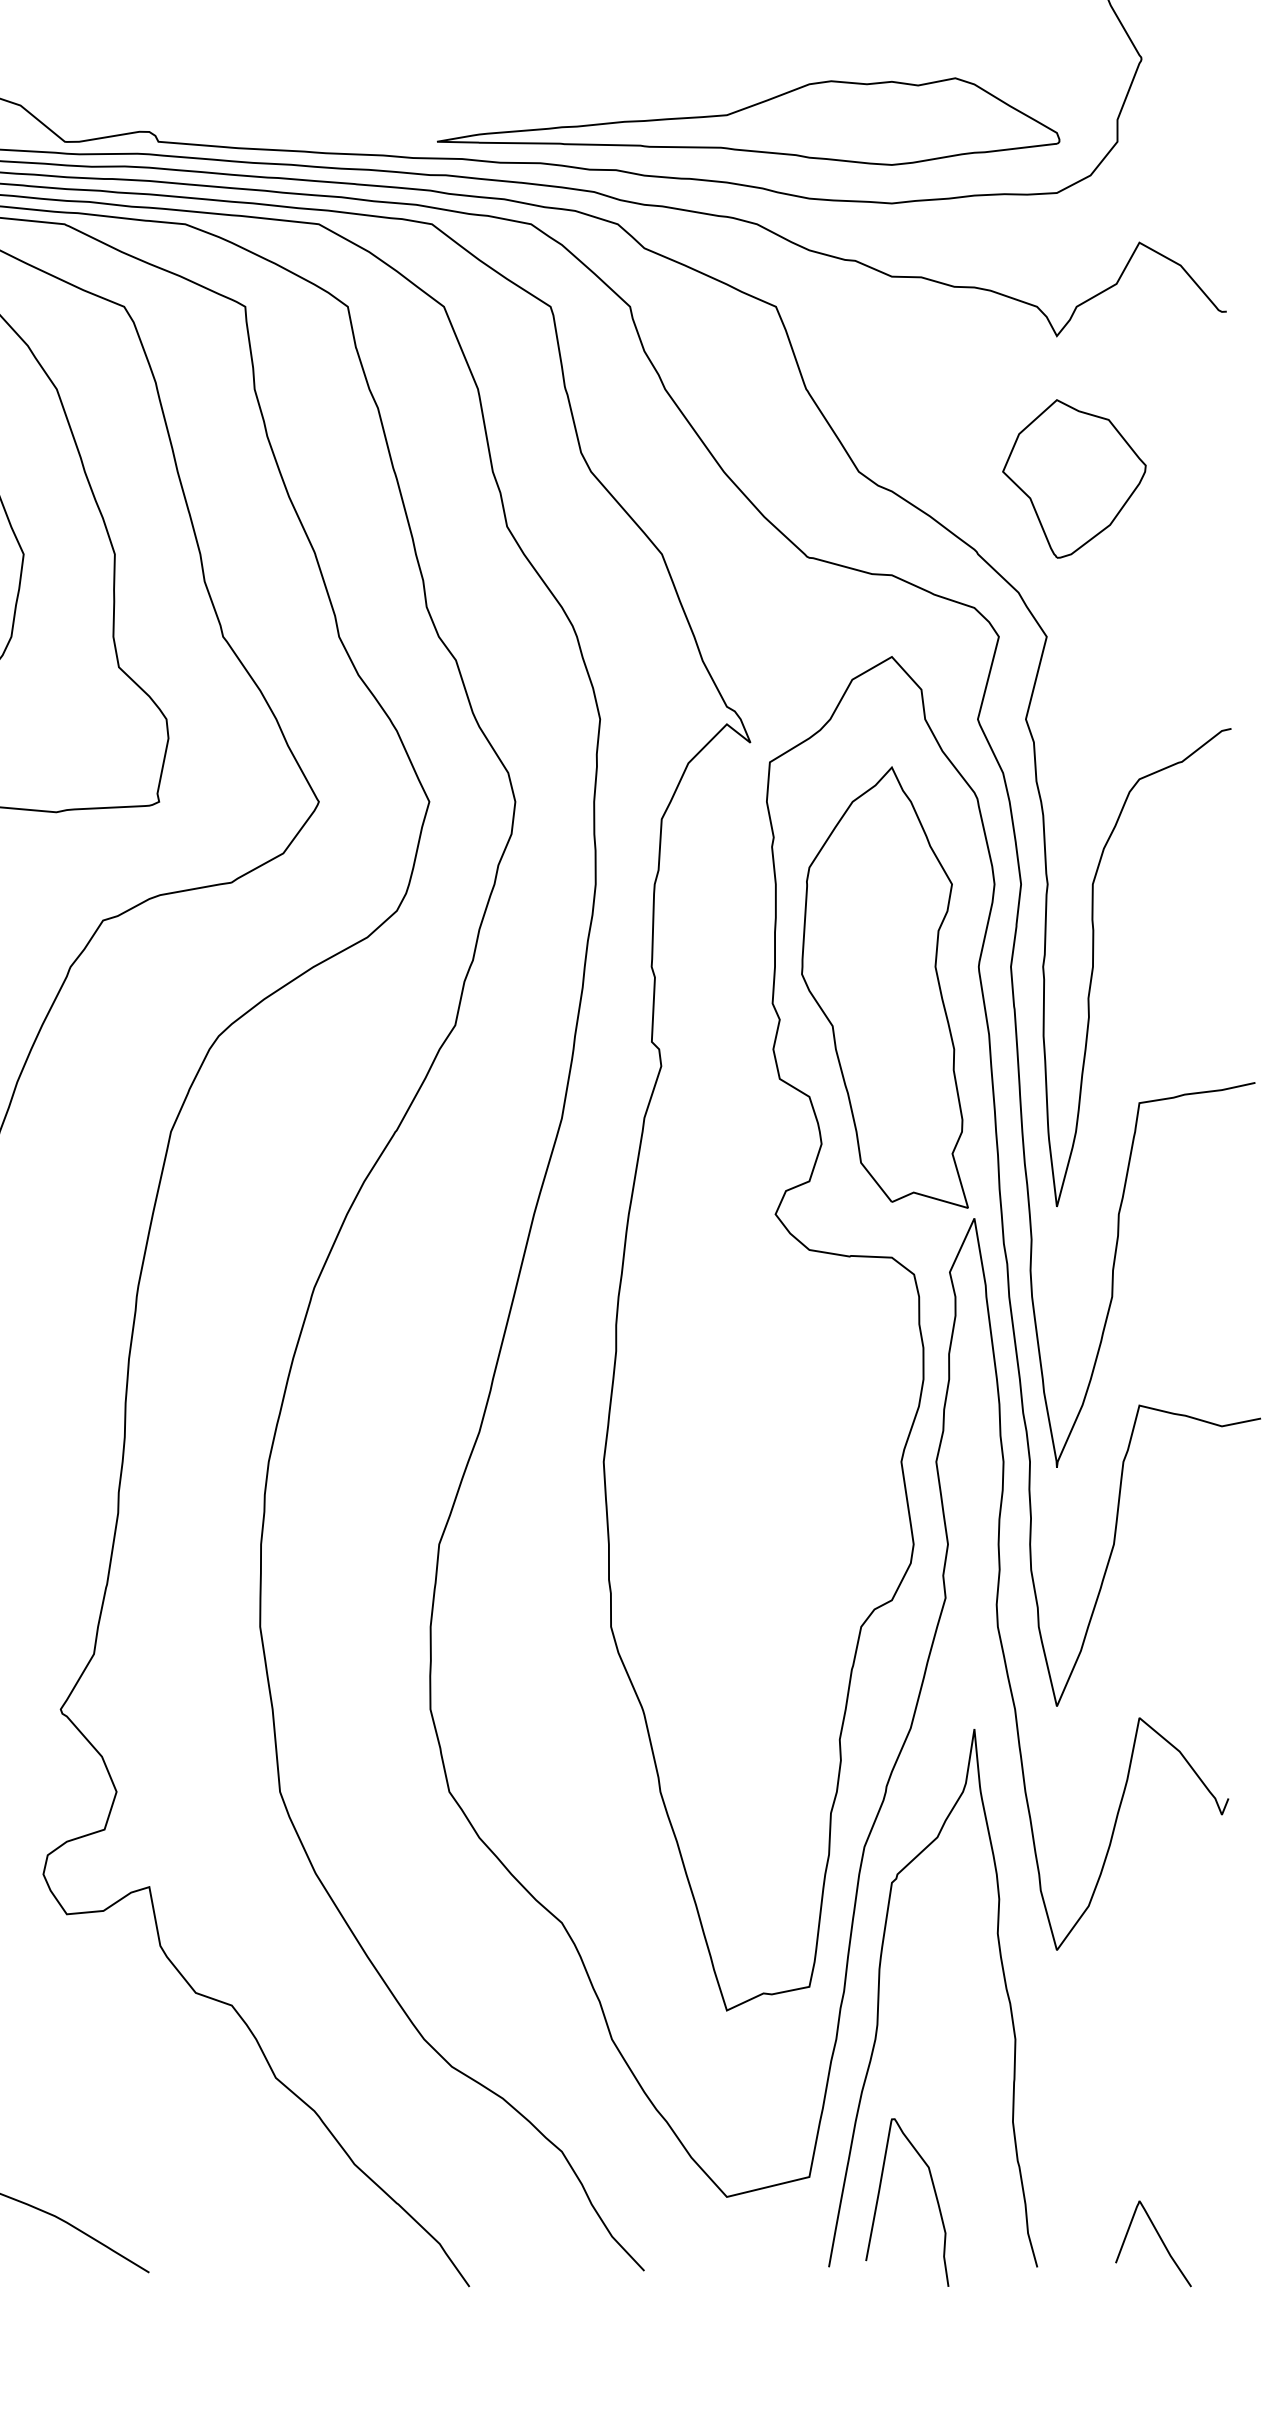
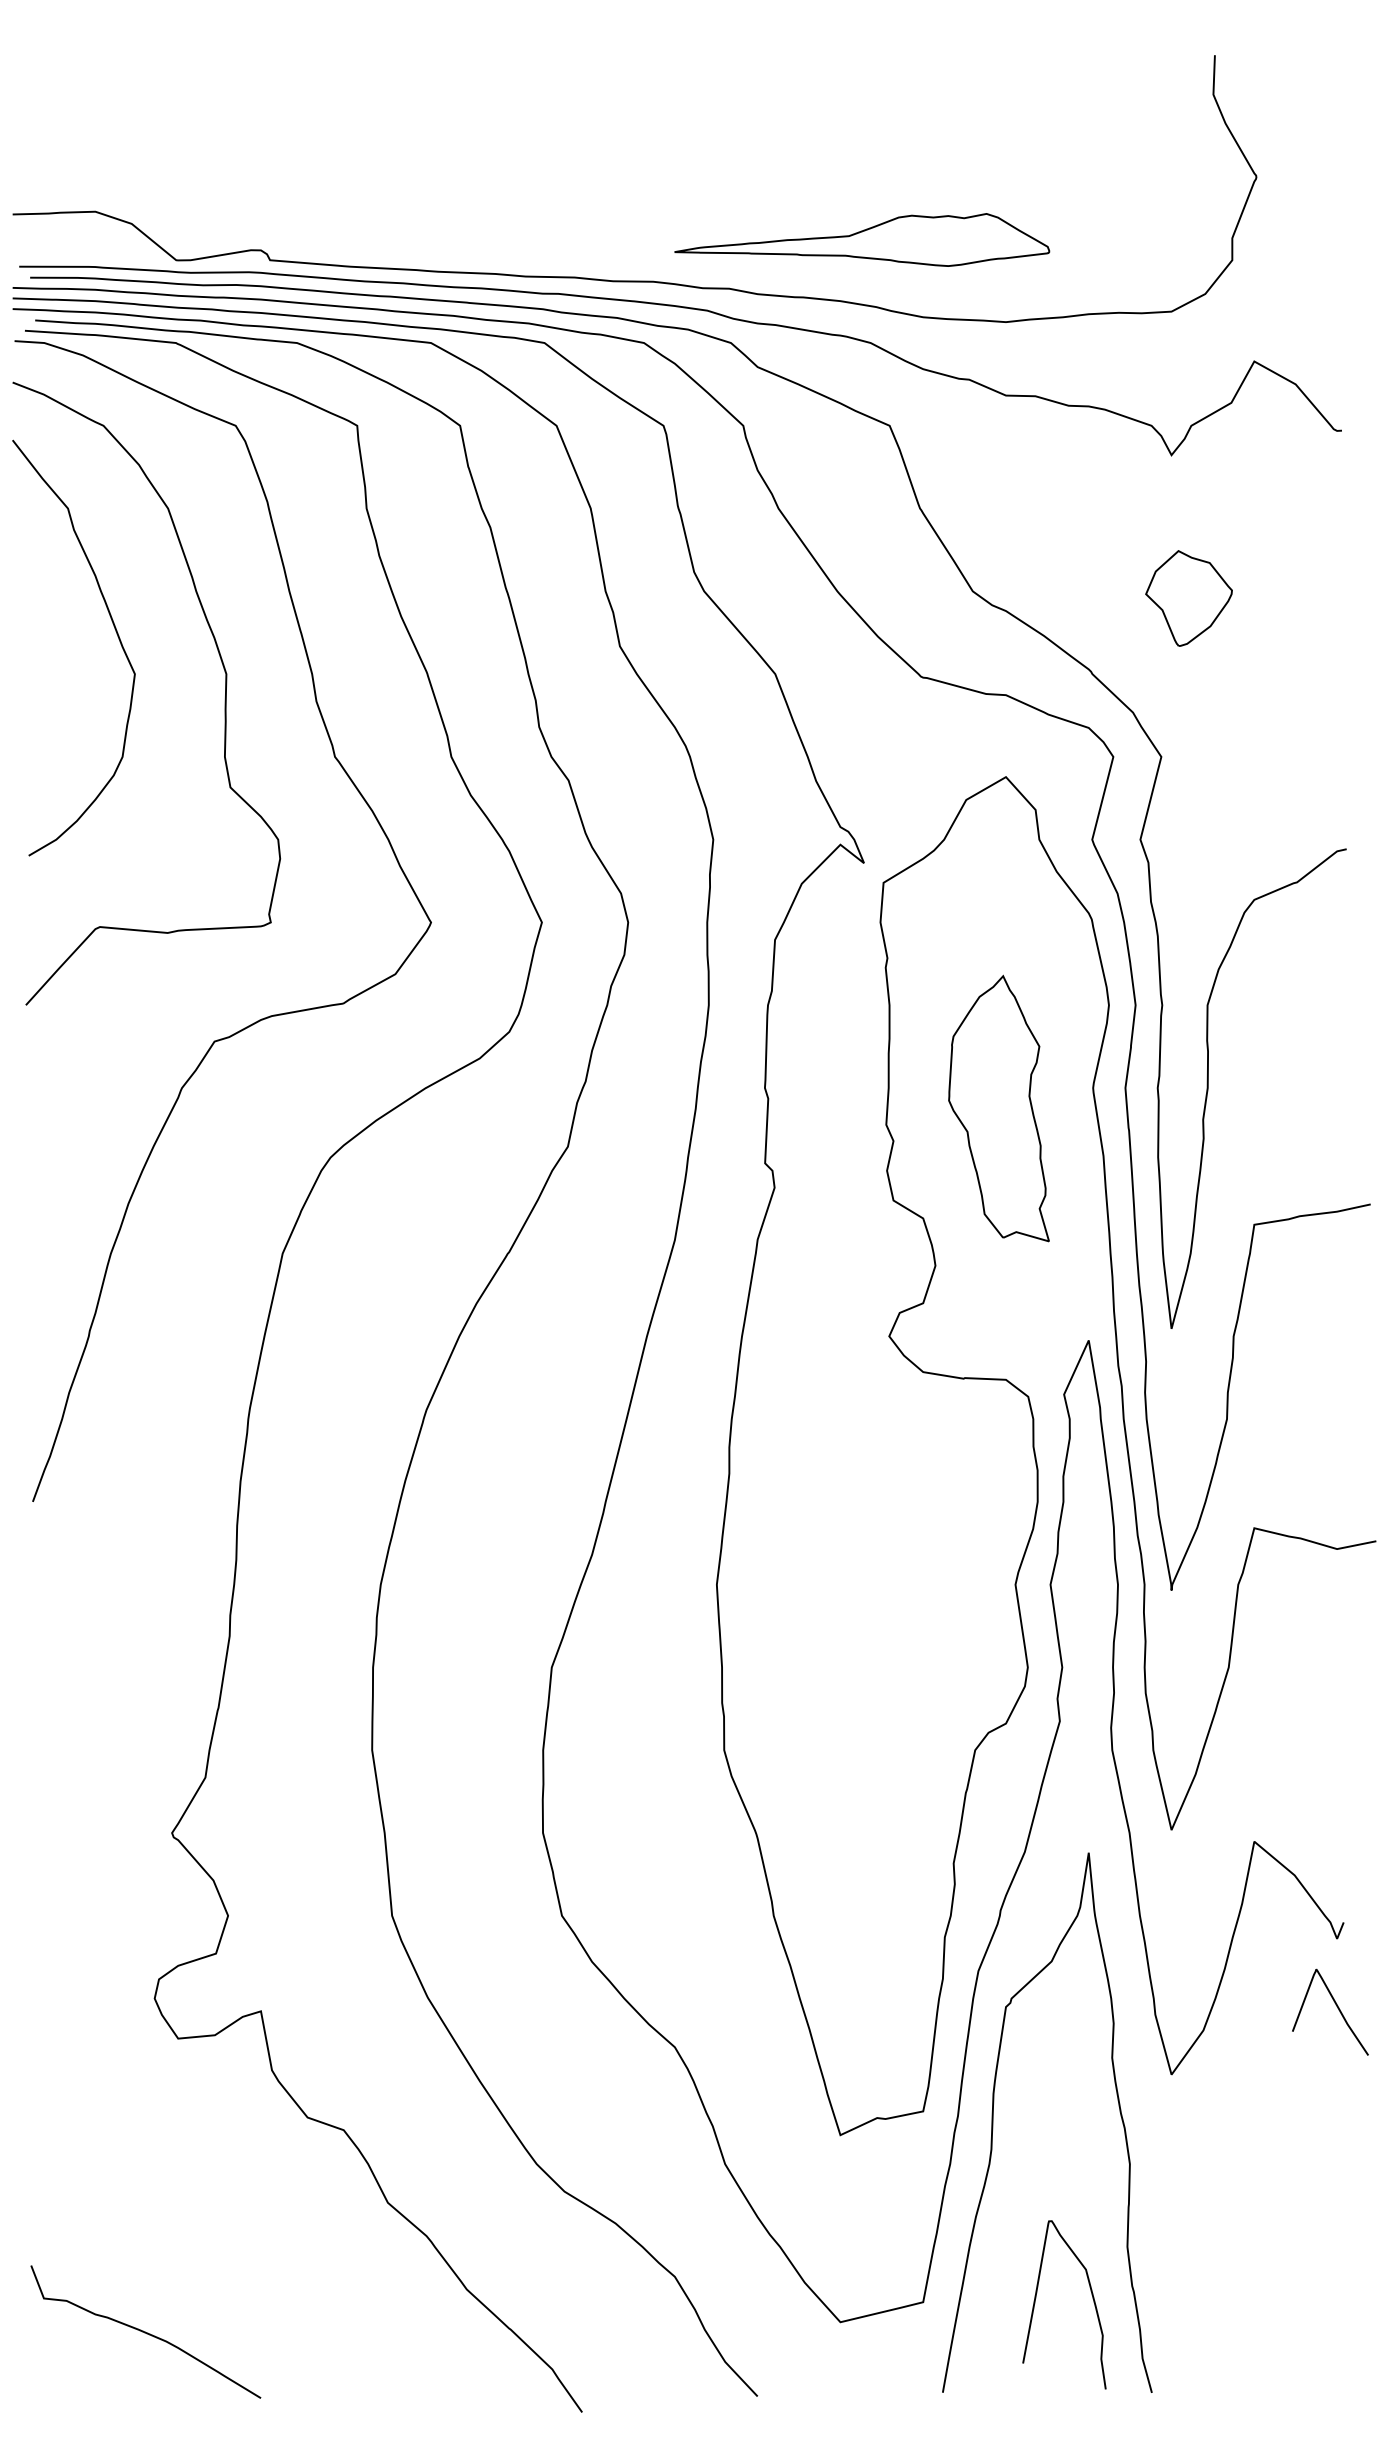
part: (747, 121) -> (861, 239), size x0.6
part: (1073, 478) -> (1188, 598), size x0.6
part: (884, 987) -> (998, 1108), size x0.6
curve: (934, 2193) -> (1091, 2295), moved
curve: (1160, 2240) -> (1337, 2008), moved

